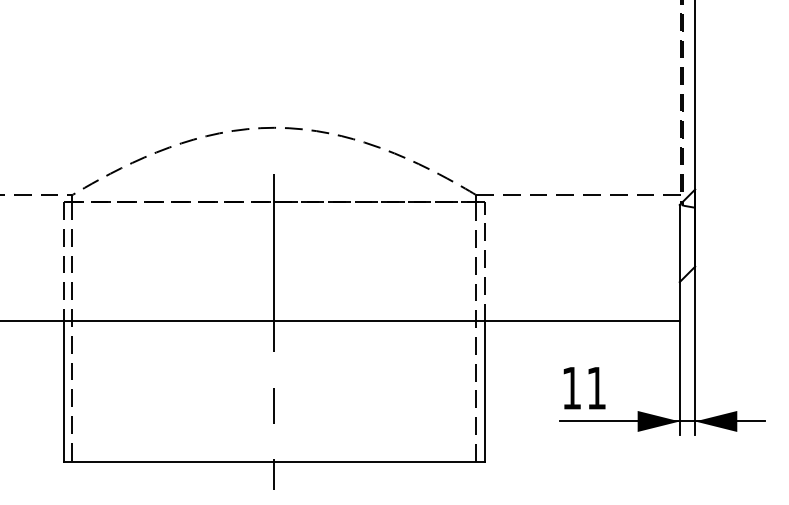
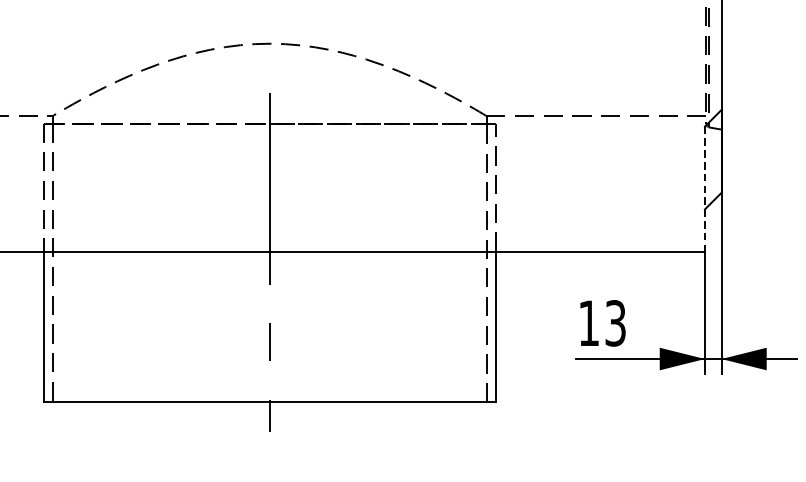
line: (679, 263) -> (704, 189), solid -> dashed
text: (596, 387) -> (615, 322), 11 -> 13

